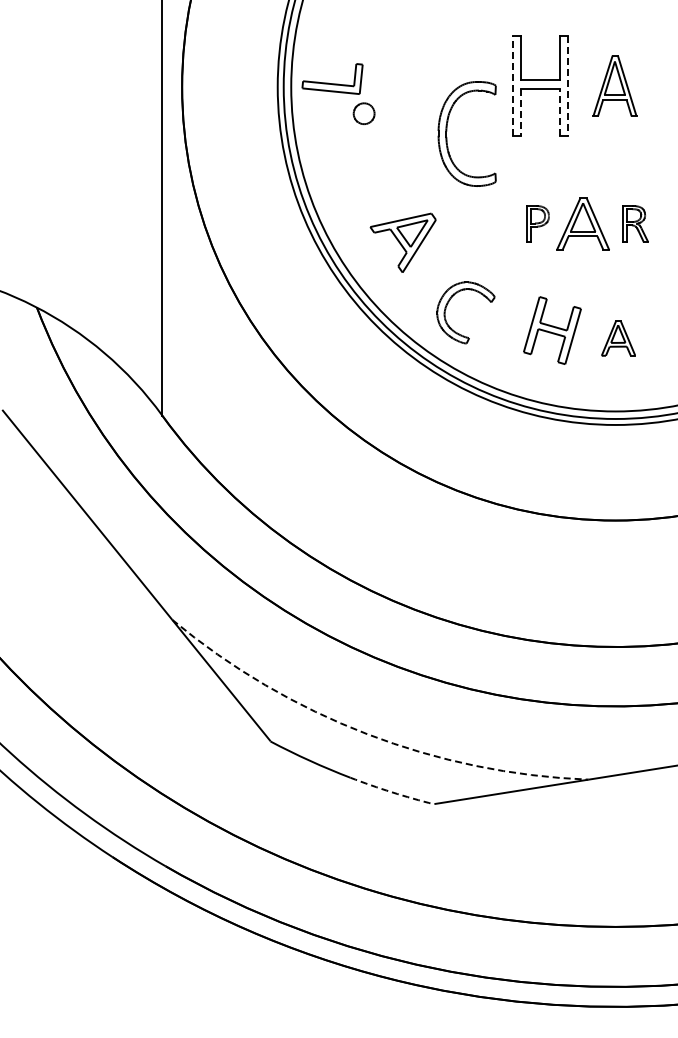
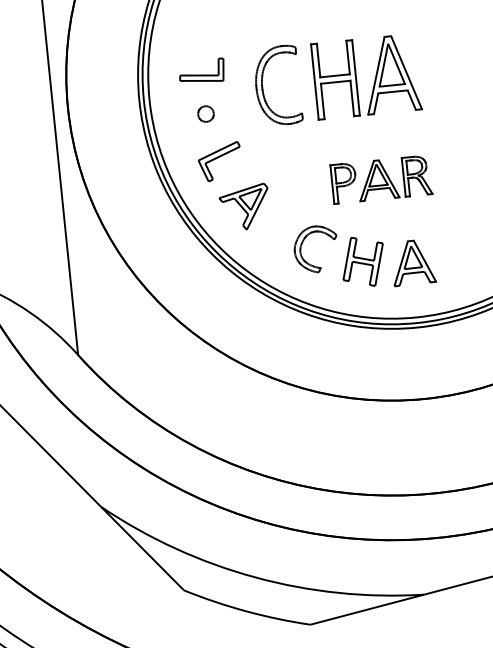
part: (332, 78) -> (201, 71), moved
line: (512, 85) -> (314, 81), dashed -> solid
part: (614, 85) -> (390, 73), size x1.67
line: (567, 86) -> (355, 78), dashed -> solid
line: (520, 112) -> (322, 101), dashed -> solid
line: (560, 112) -> (352, 98), dashed -> solid
part: (447, 131) -> (262, 85), moved
part: (376, 178) -> (220, 161), added
part: (537, 223) -> (343, 182), size x1.43
part: (635, 223) -> (417, 175), size x1.43
part: (450, 300) -> (303, 241), moved
part: (618, 338) -> (413, 262), size x1.67
arc: (367, 734) -> (255, 577), dashed -> solid
arc: (391, 792) -> (277, 619), dashed -> solid

